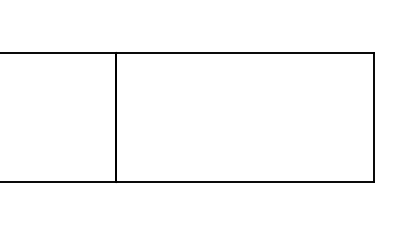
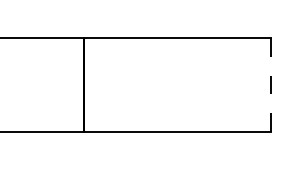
line: (374, 117) -> (270, 85), solid -> dashed

